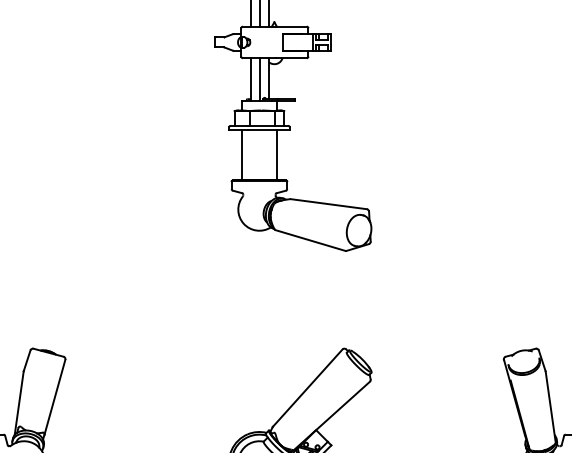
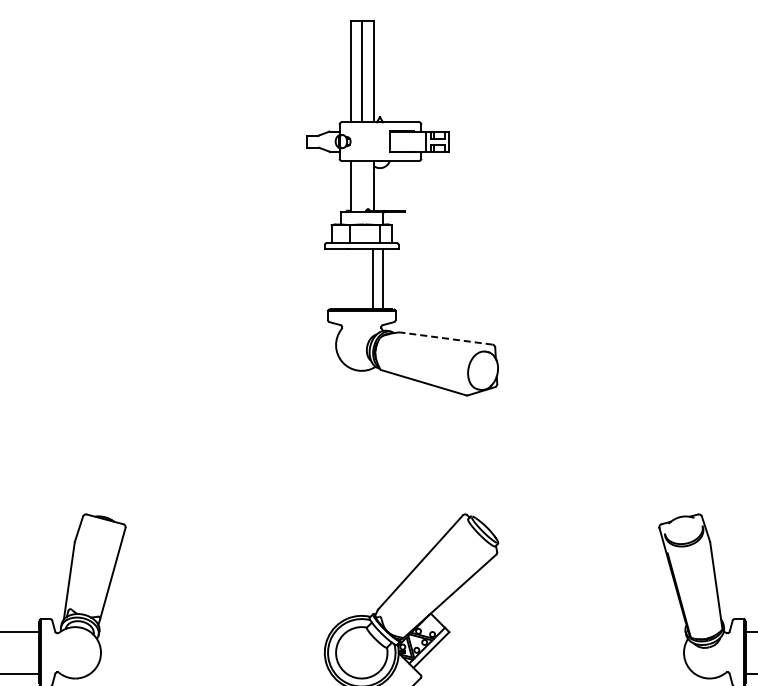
line: (260, 79) -> (362, 186), removed
line: (241, 154) -> (372, 278), moved
line: (329, 204) -> (446, 338), solid -> dashed

